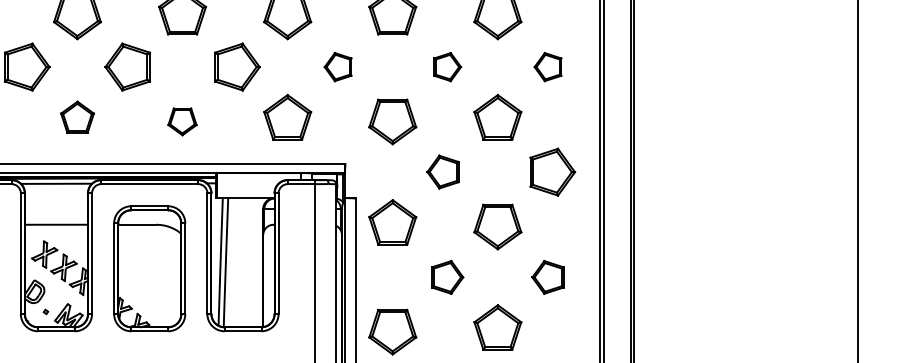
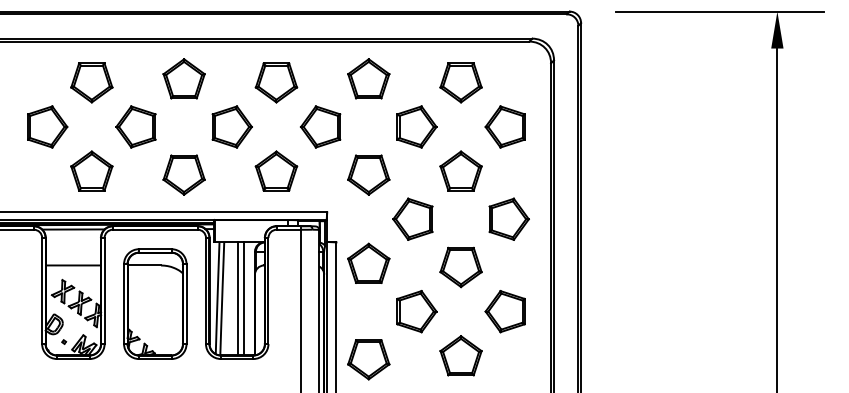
part: (337, 66) -> (320, 126), size x1.67
part: (447, 66) -> (416, 126), size x1.67
part: (547, 66) -> (504, 126), size x1.67
part: (77, 116) -> (91, 170), size x1.43
part: (181, 121) -> (183, 174), size x1.67
part: (442, 171) -> (412, 218), size x1.43
line: (243, 262) -> (237, 298), added
line: (250, 262) -> (243, 298), added
part: (447, 277) -> (416, 311), size x1.43
part: (547, 277) -> (504, 311), size x1.43

